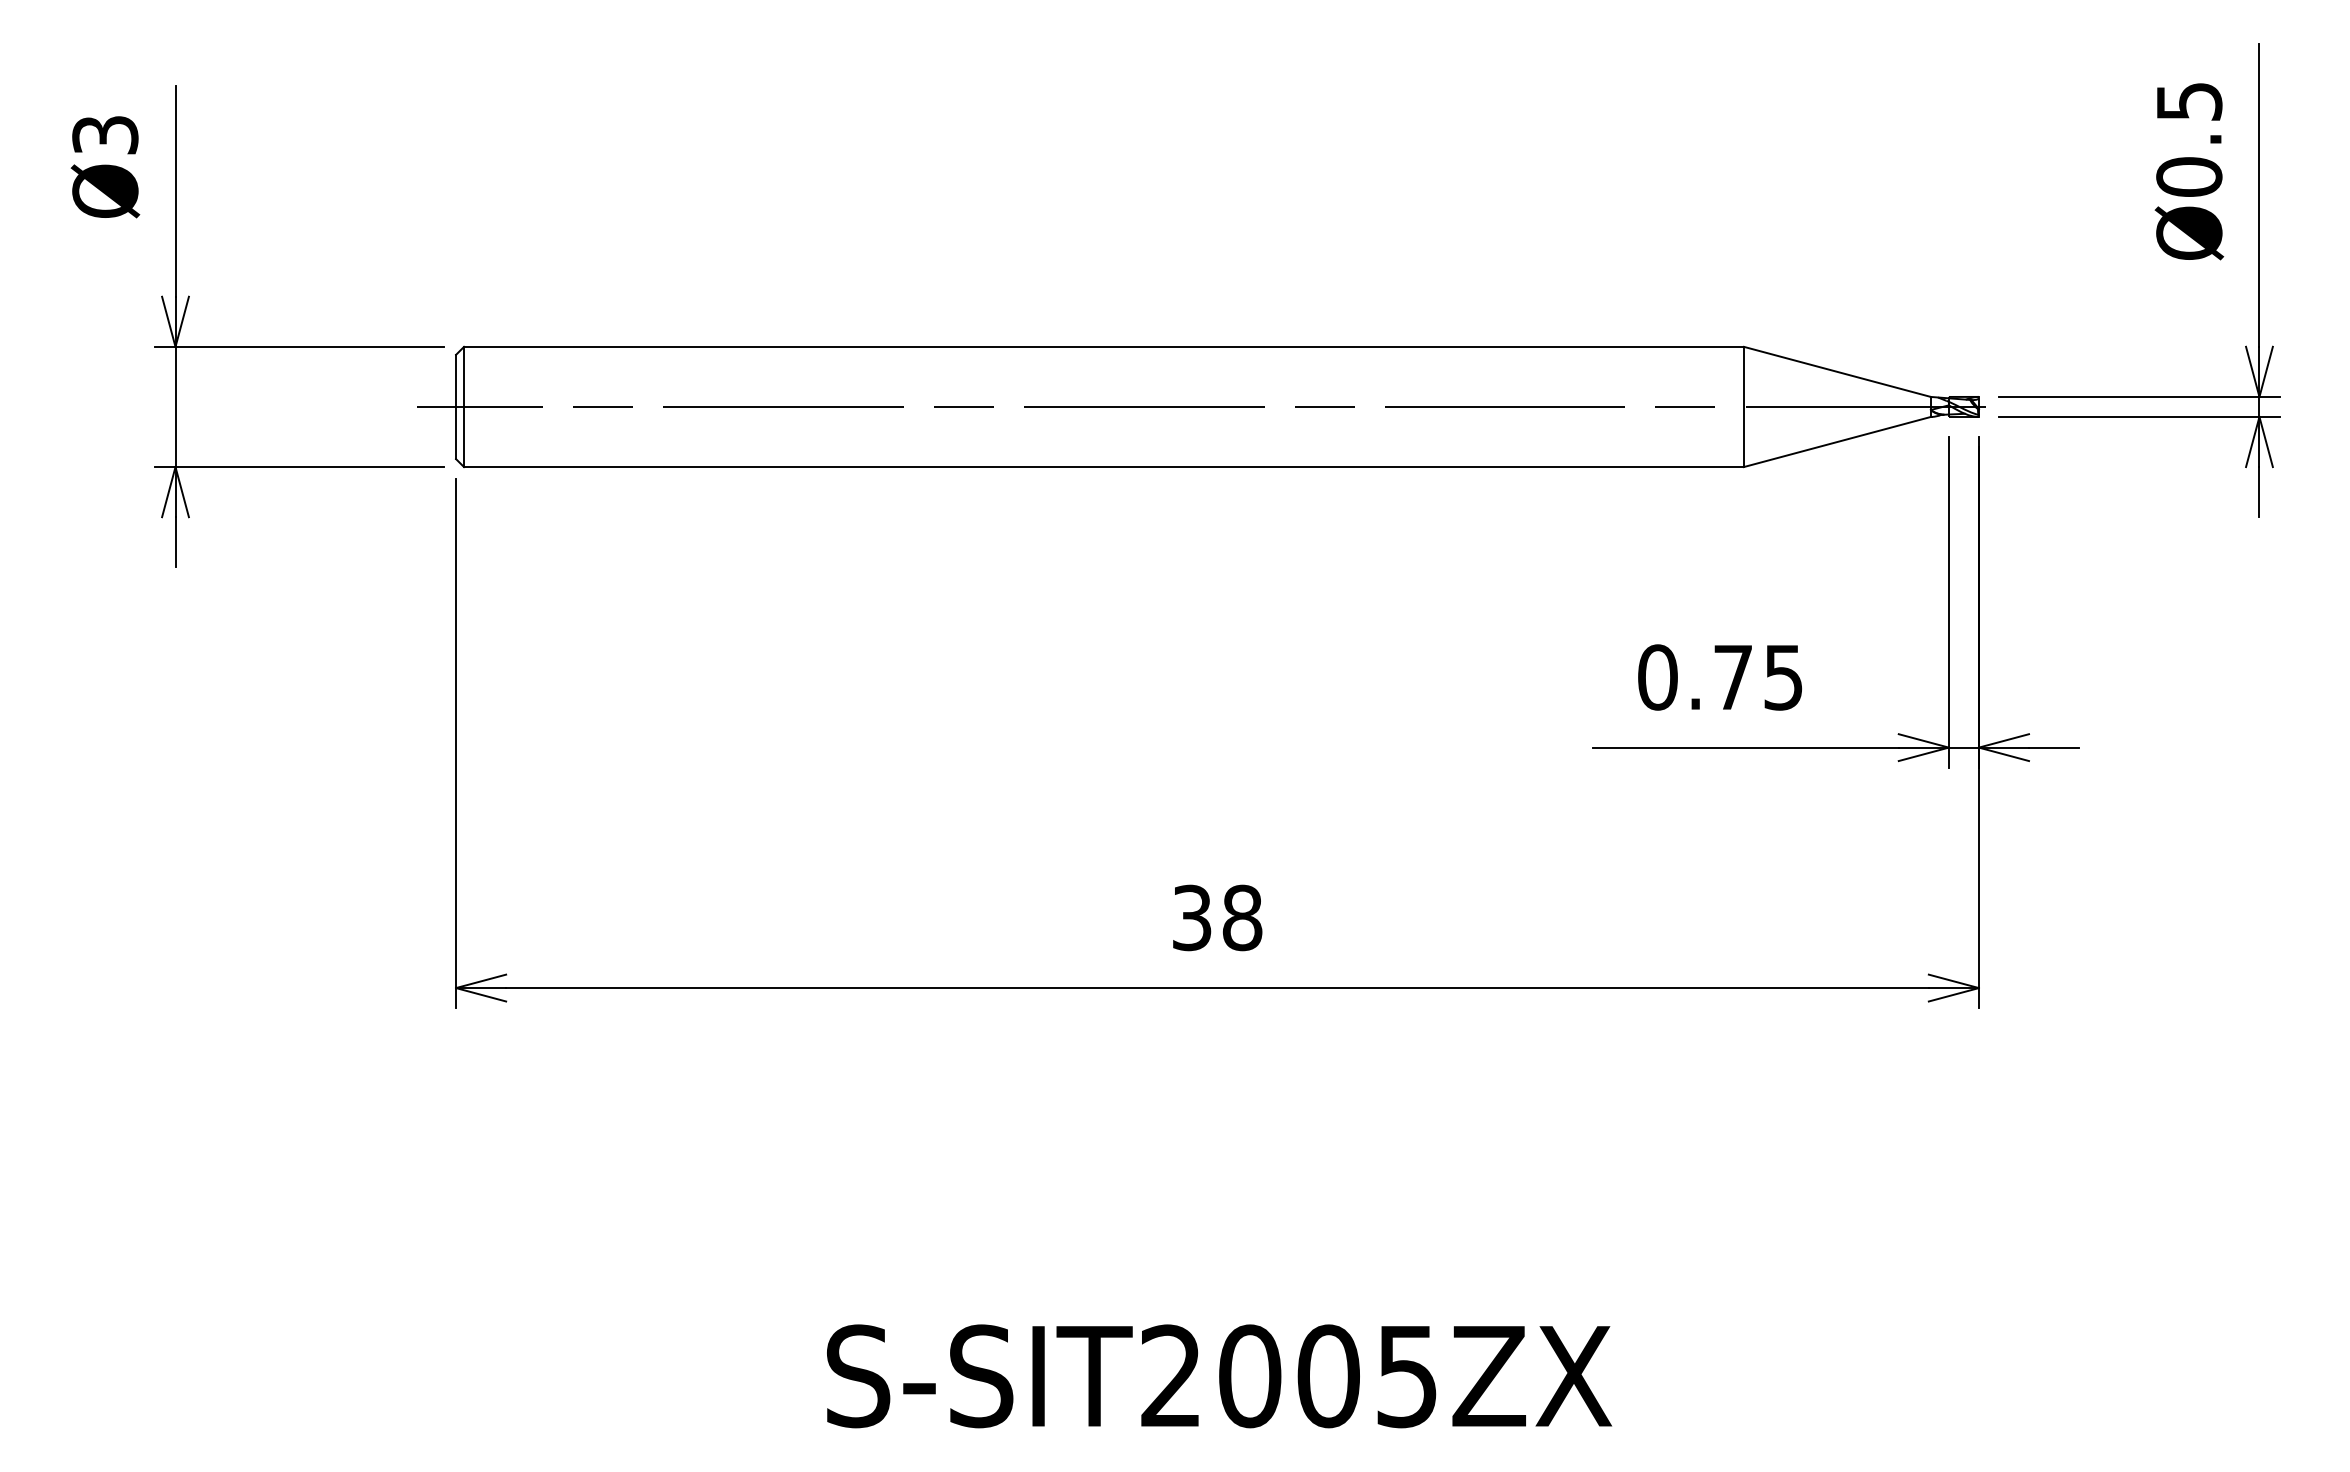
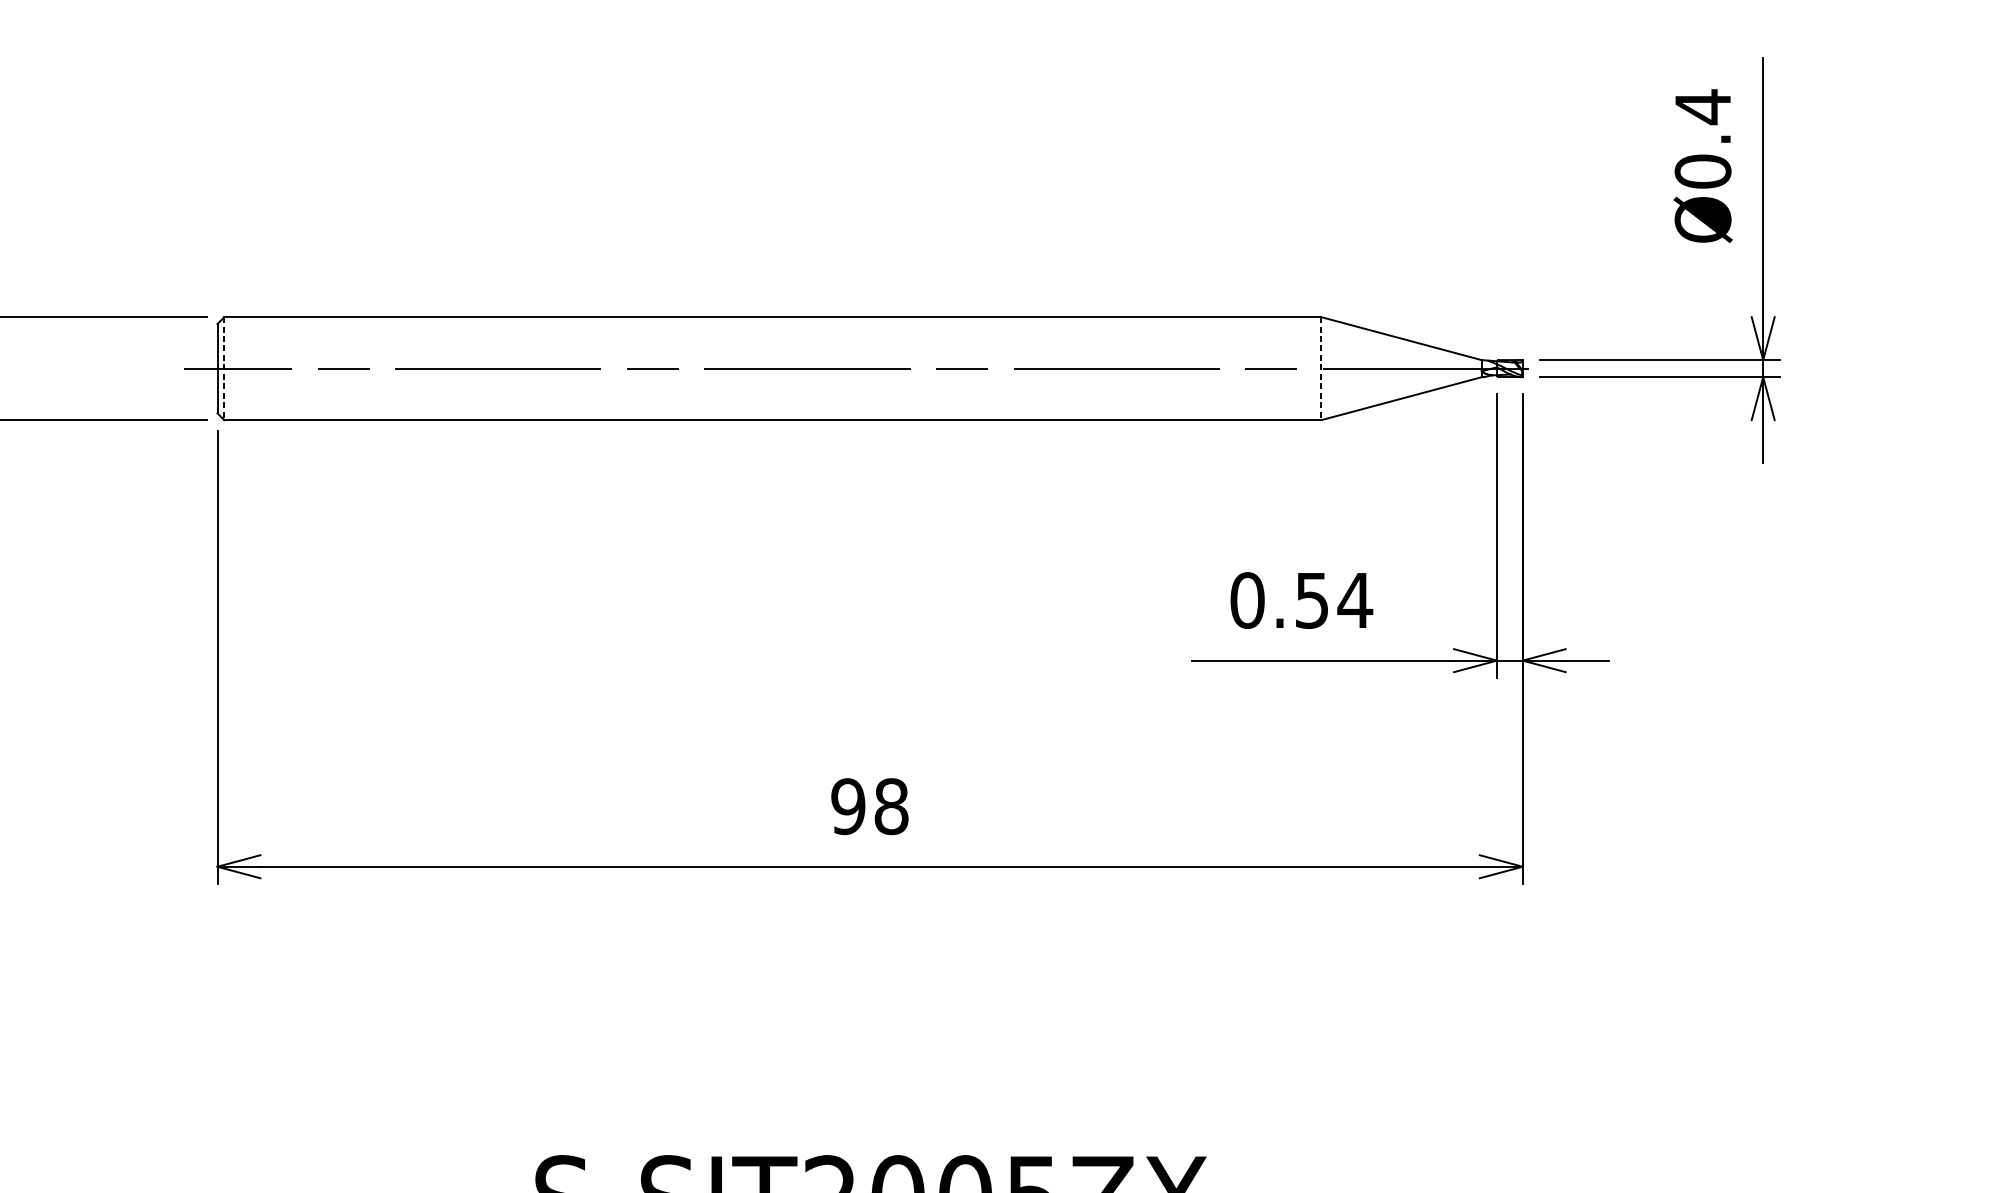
text: (2189, 101) -> (1703, 106), Ø0.5 -> Ø0.4
line: (464, 407) -> (224, 369), solid -> dashed
line: (1743, 407) -> (1320, 369), solid -> dashed
text: (1759, 677) -> (1334, 600), 0.75 -> 0.54
text: (1191, 917) -> (847, 806), 38 -> 98

